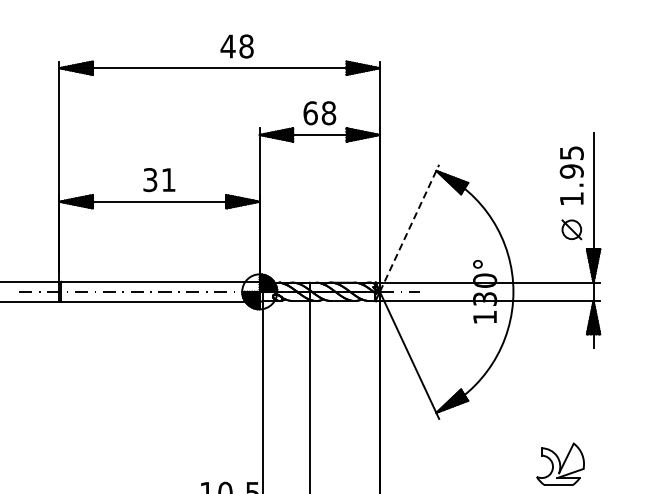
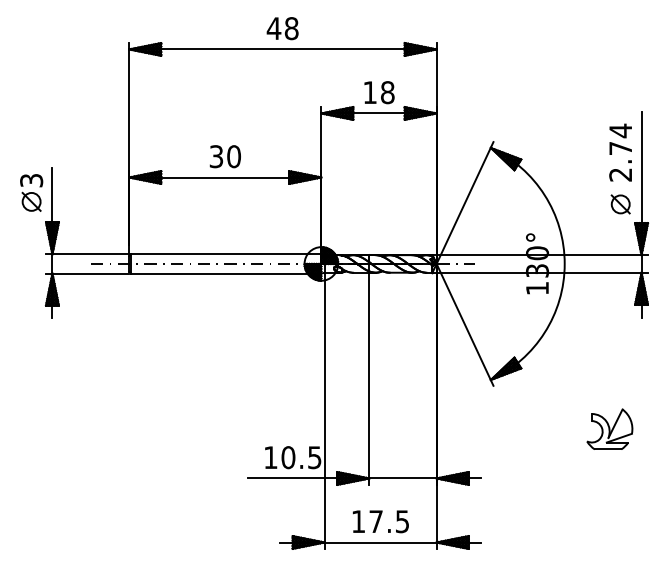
text: (236, 46) -> (282, 28), moved
text: (310, 113) -> (370, 92), 68 -> 18
text: (571, 175) -> (620, 152), 1.95 -> 2.74
text: (168, 179) -> (233, 156), 31 -> 30
line: (409, 227) -> (465, 202), dashed -> solid

